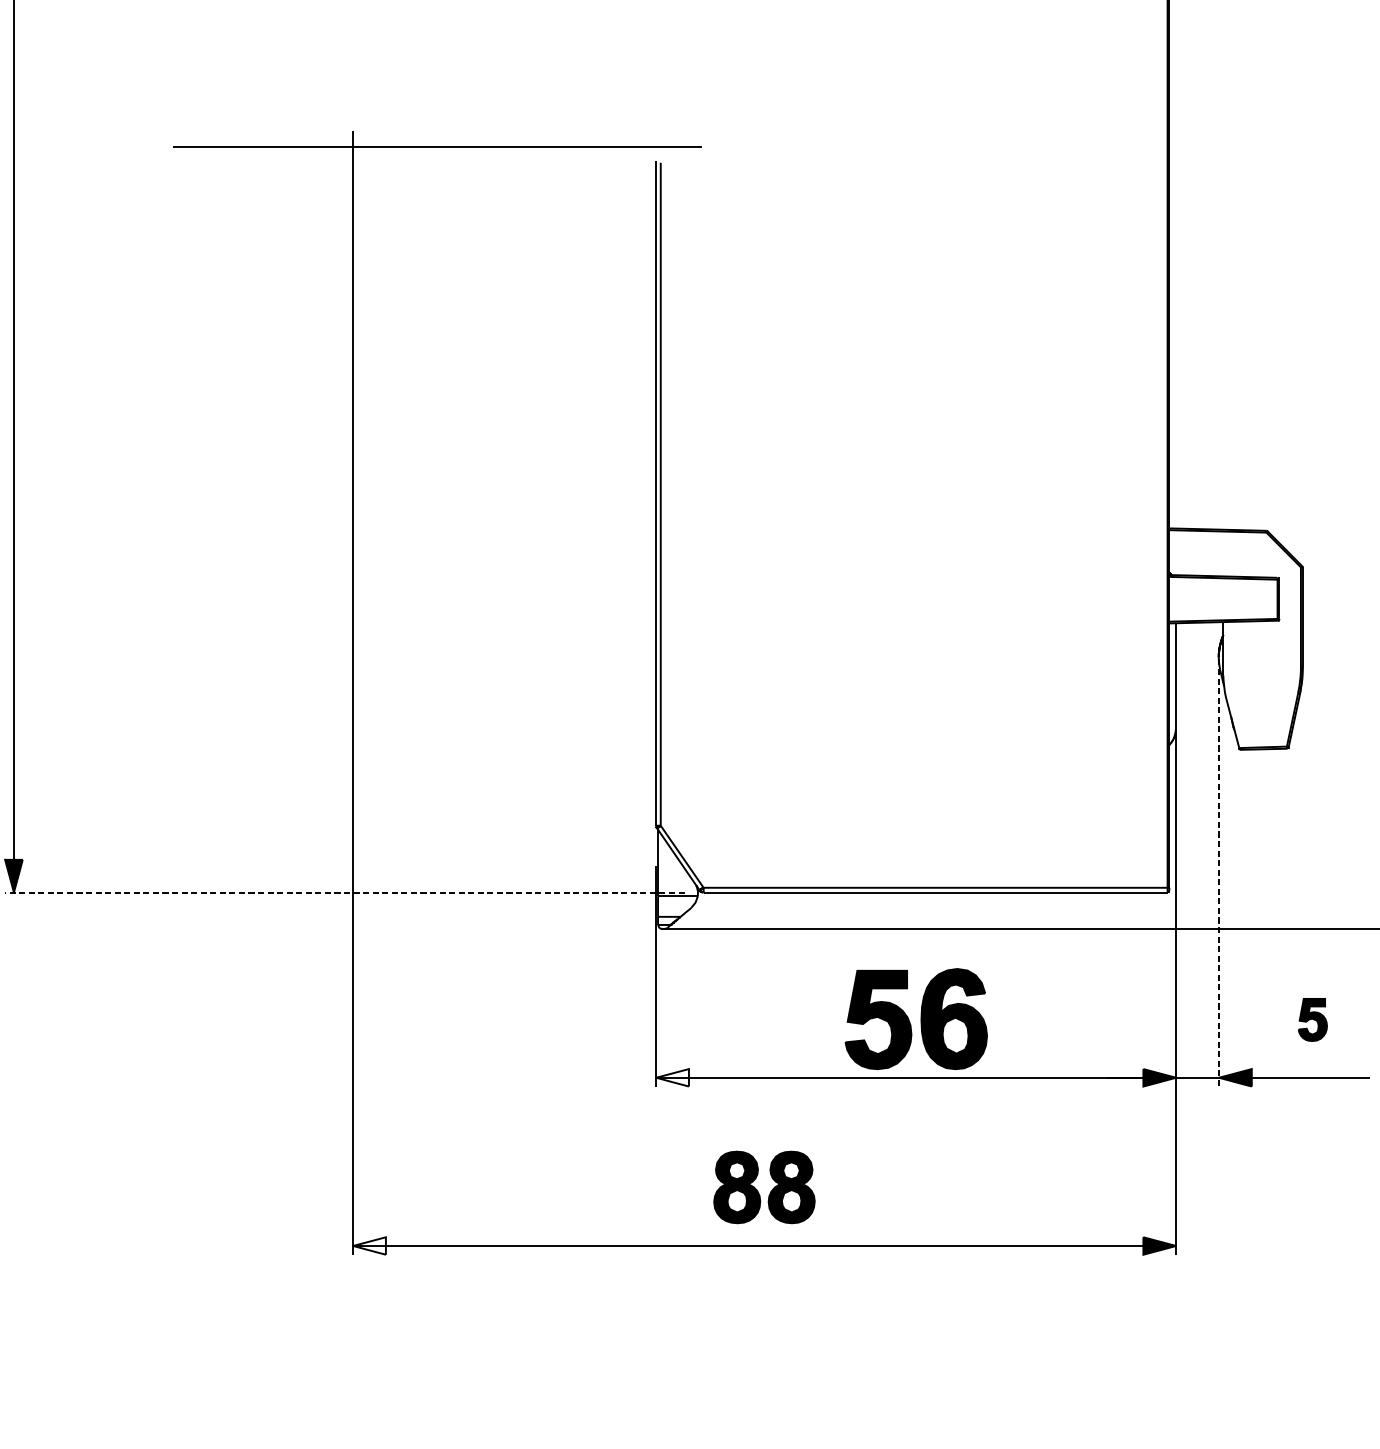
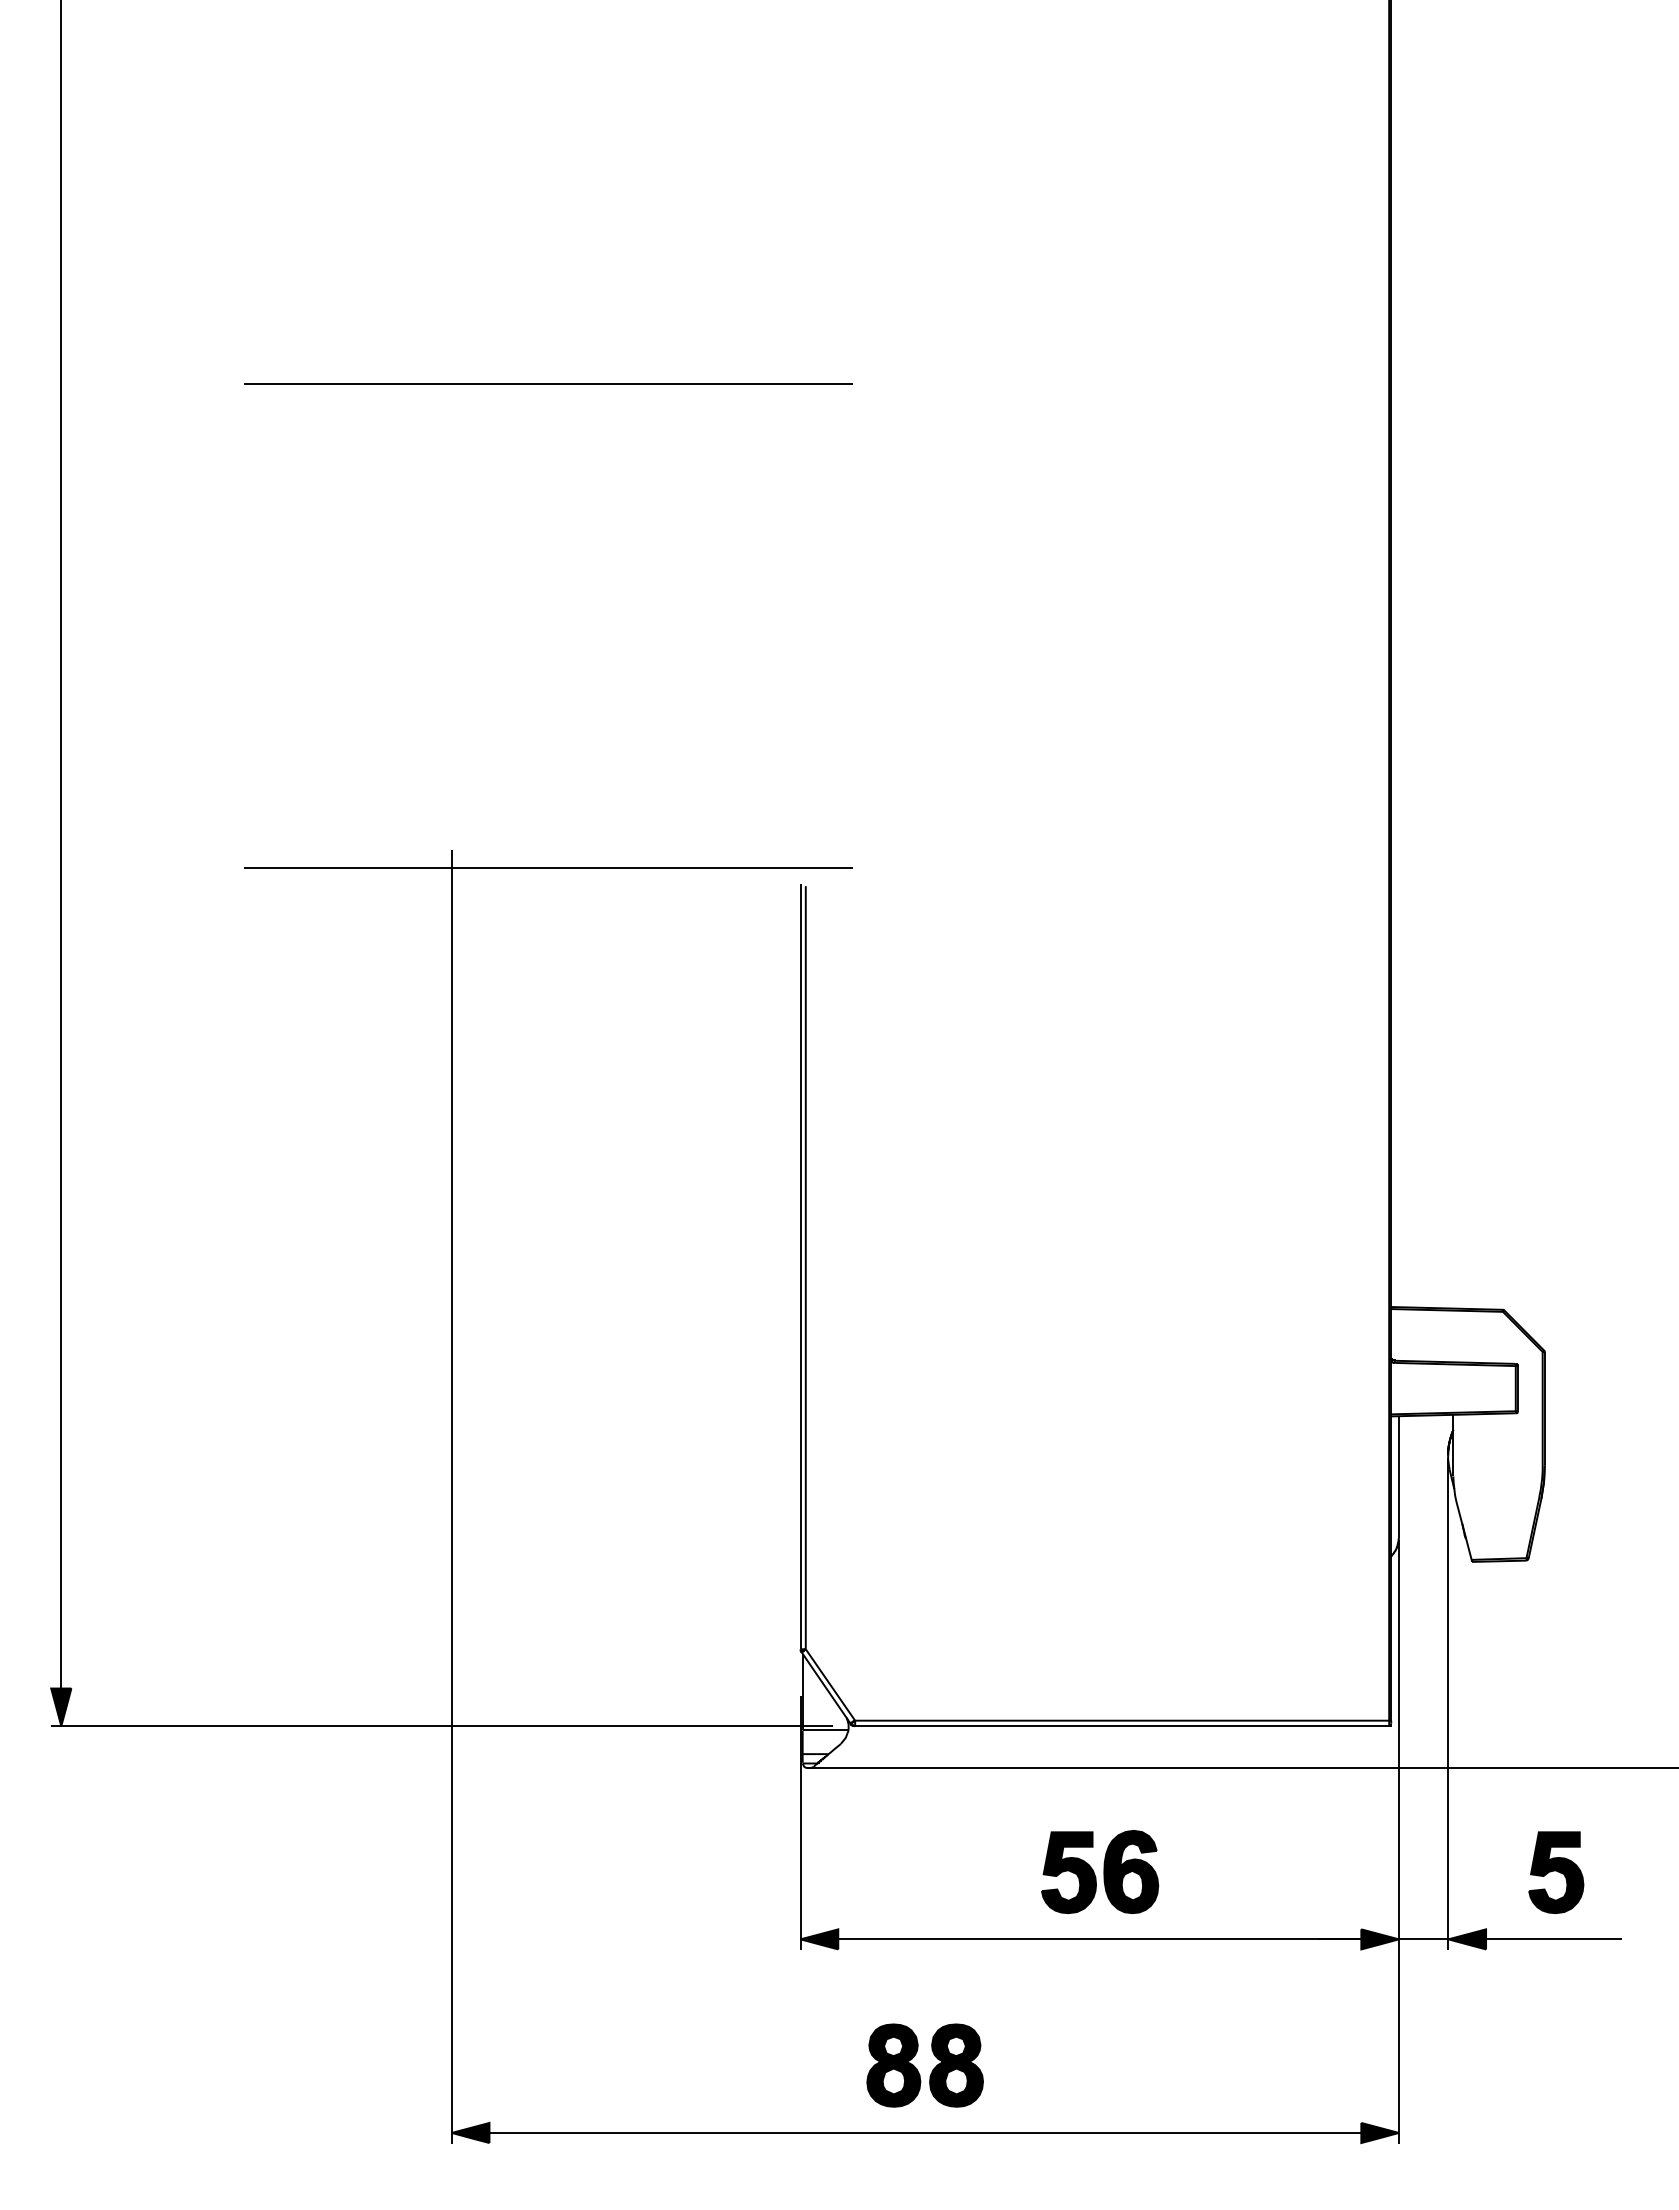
line: (1219, 873) -> (1448, 1704), dashed -> solid
line: (344, 892) -> (441, 1726), dashed -> solid
part: (916, 1019) -> (1100, 1872), size x0.71
part: (1312, 1019) -> (1556, 1872), size x1.67
fill: (672, 1077) -> (819, 1939), added
fill: (369, 1245) -> (470, 2132), added

